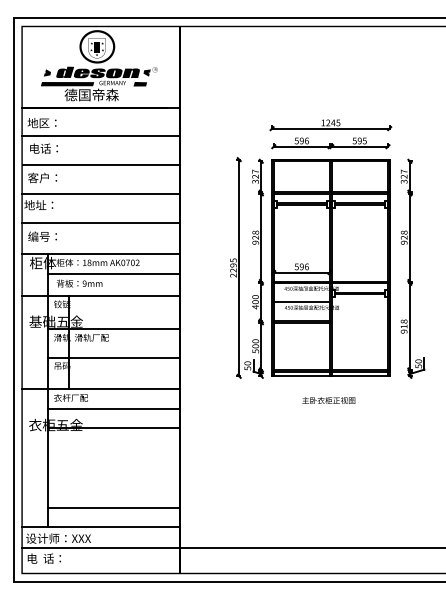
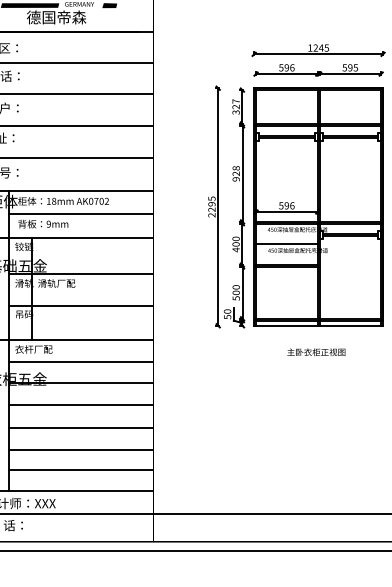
line: (114, 448) -> (81, 404), added
line: (114, 469) -> (81, 427), added
line: (114, 489) -> (81, 449), added

